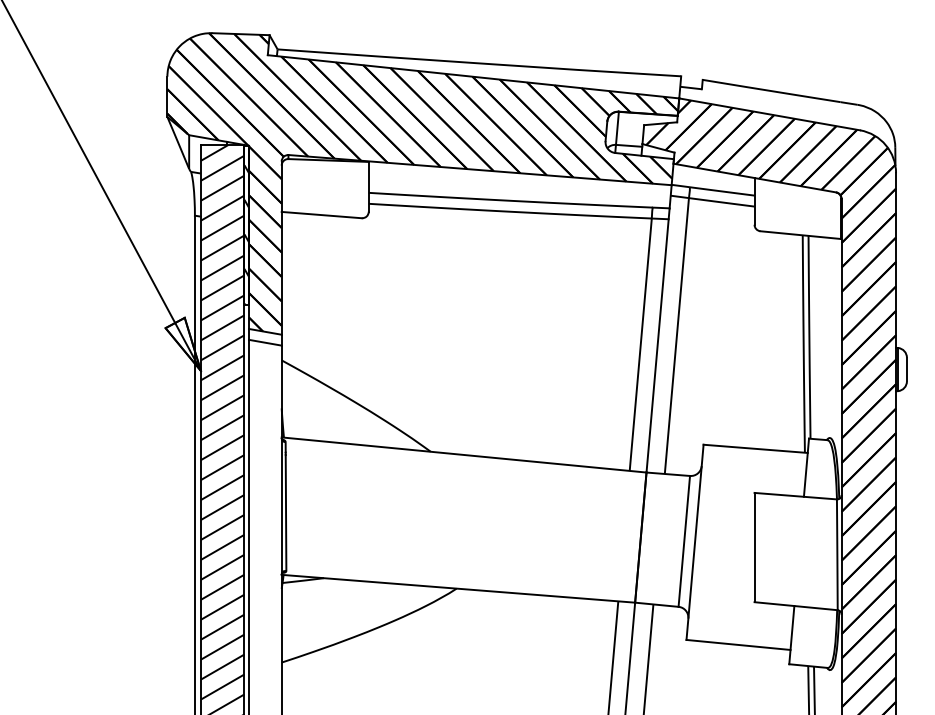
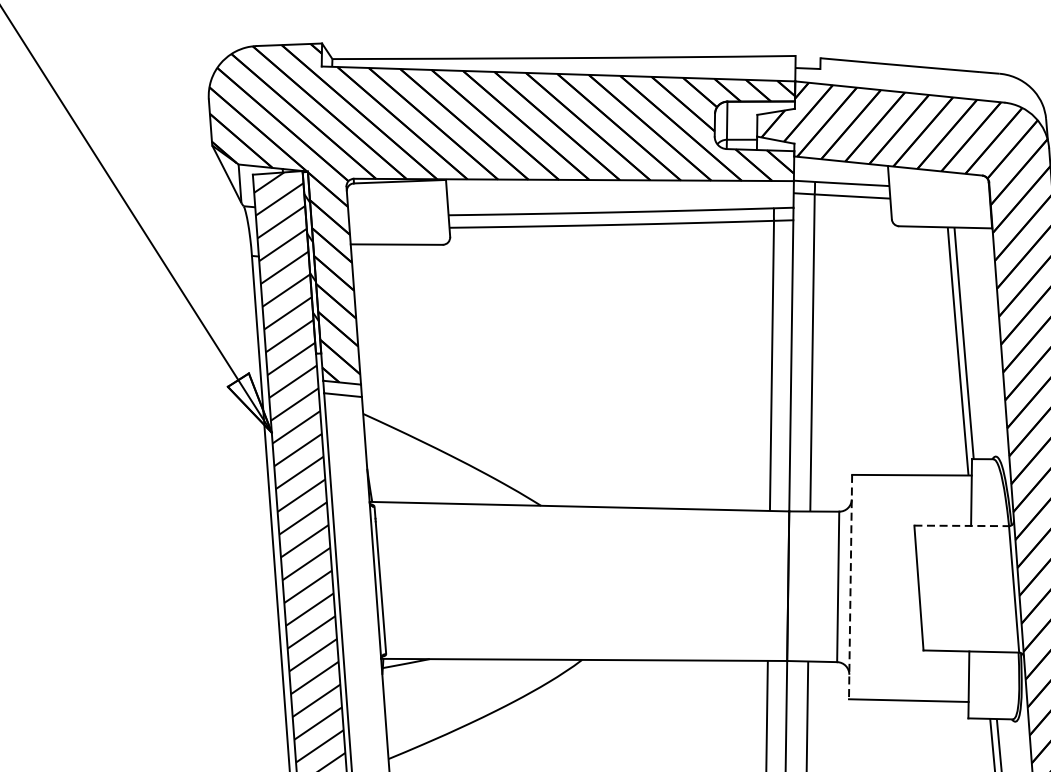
line: (796, 496) -> (962, 526), solid -> dashed
line: (695, 542) -> (851, 587), solid -> dashed

